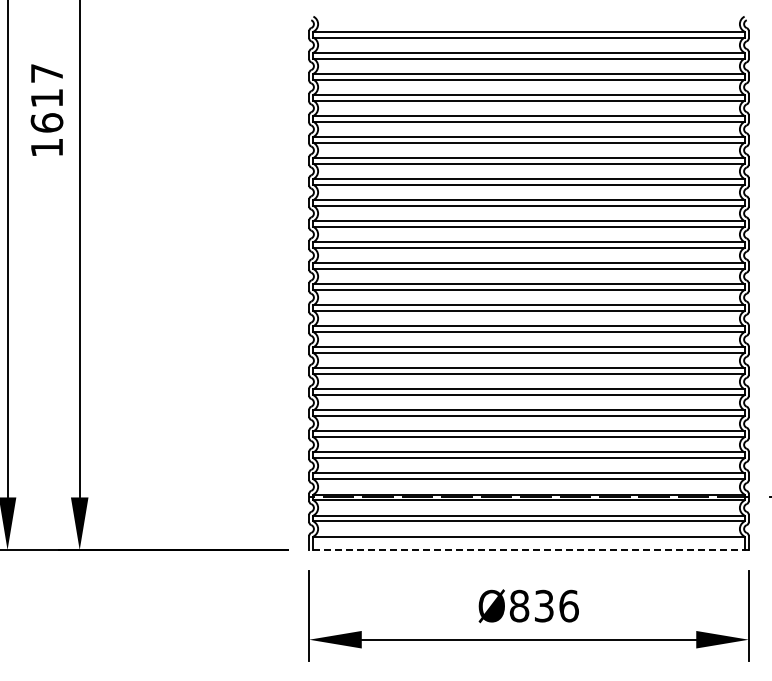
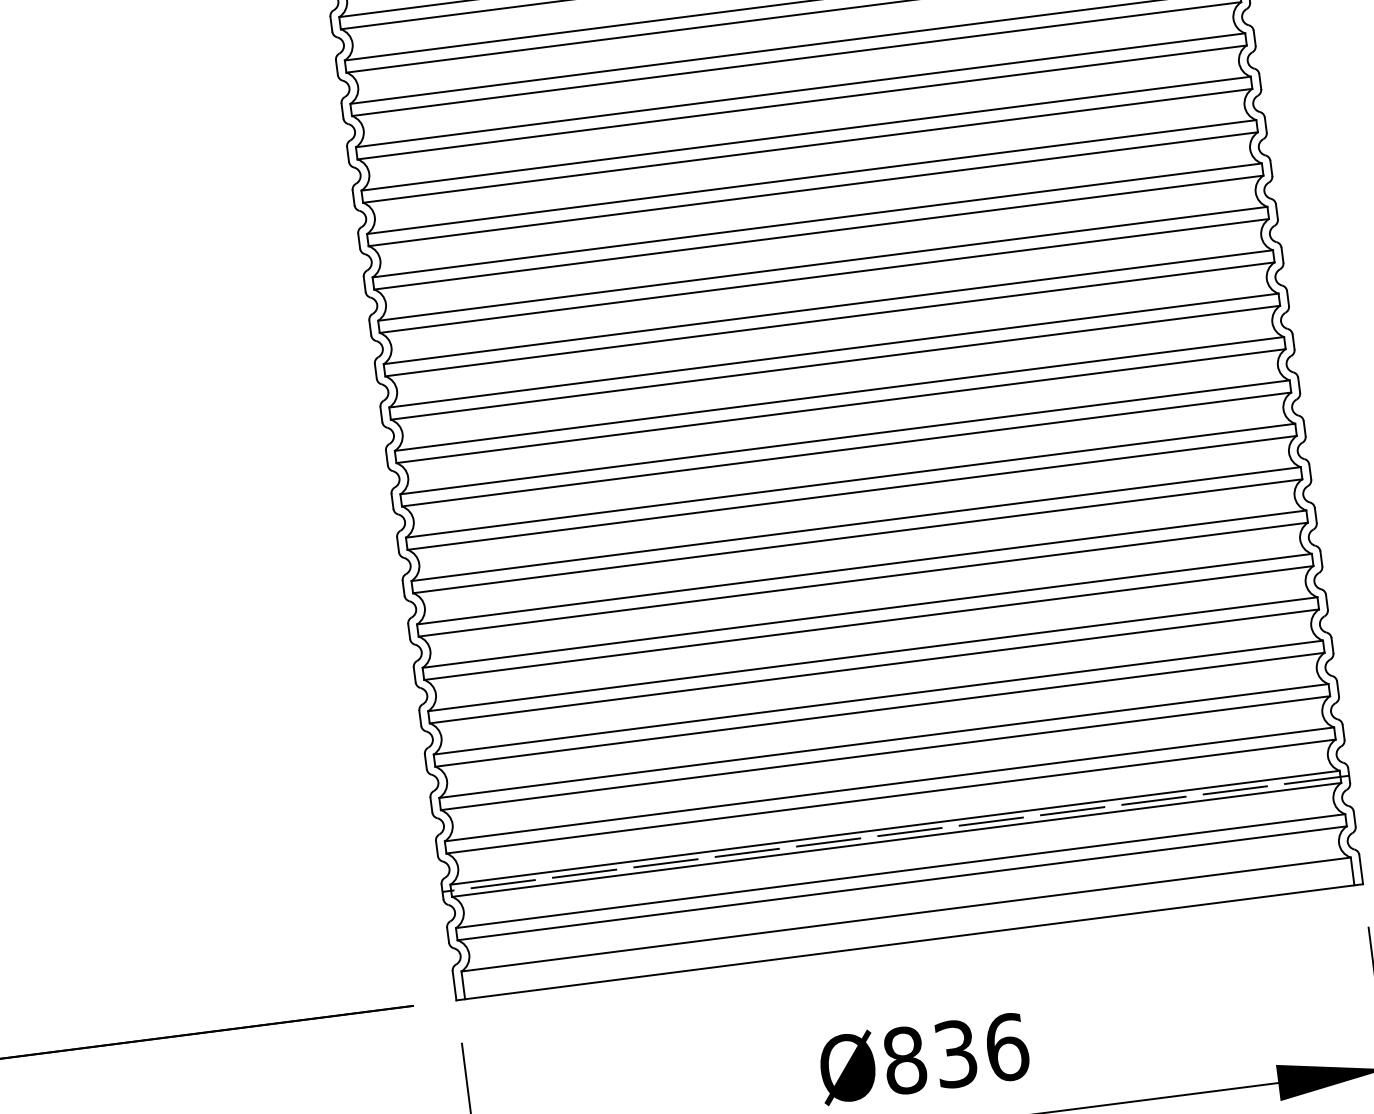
line: (529, 550) -> (910, 943), dashed -> solid

